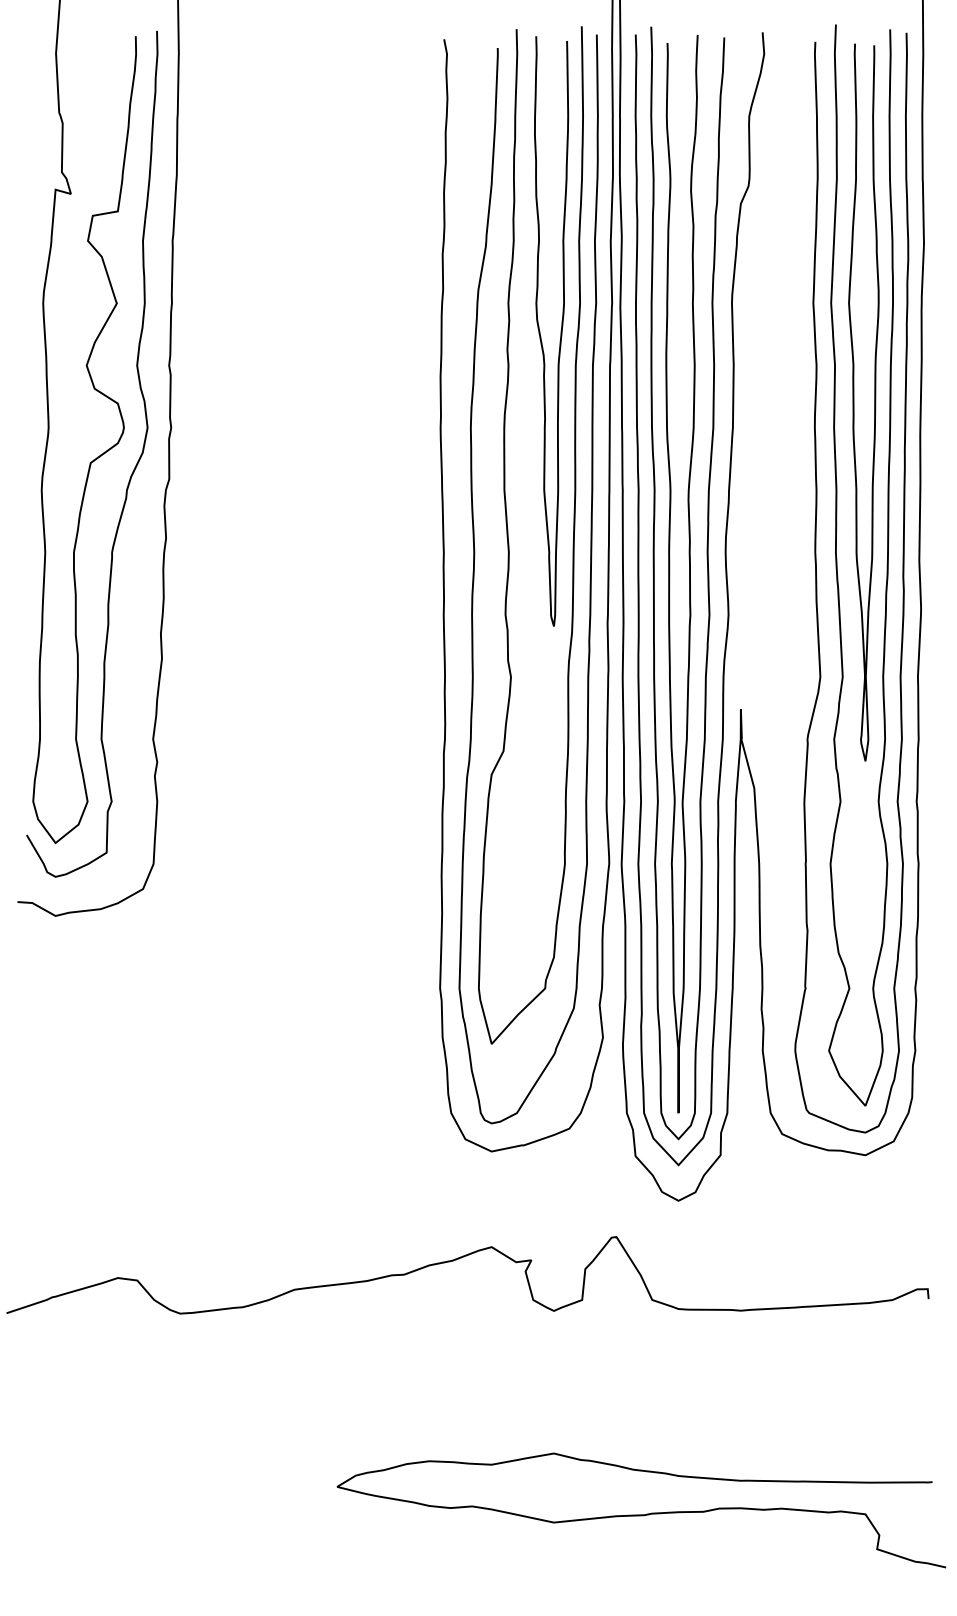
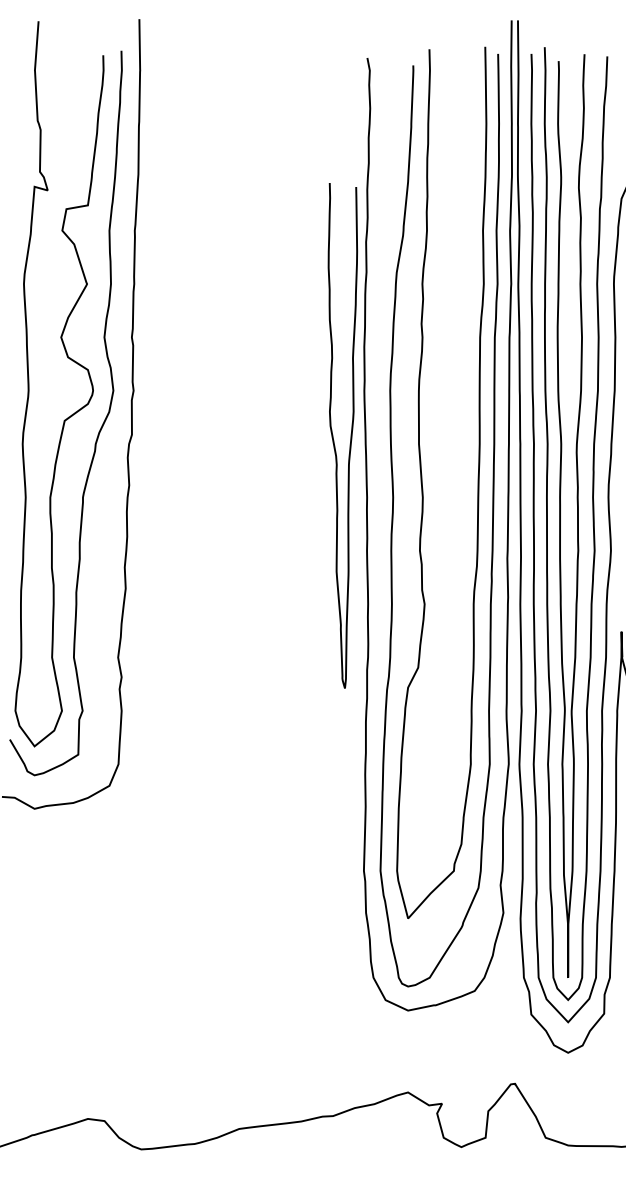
curve: (560, 331) -> (350, 435), moved

